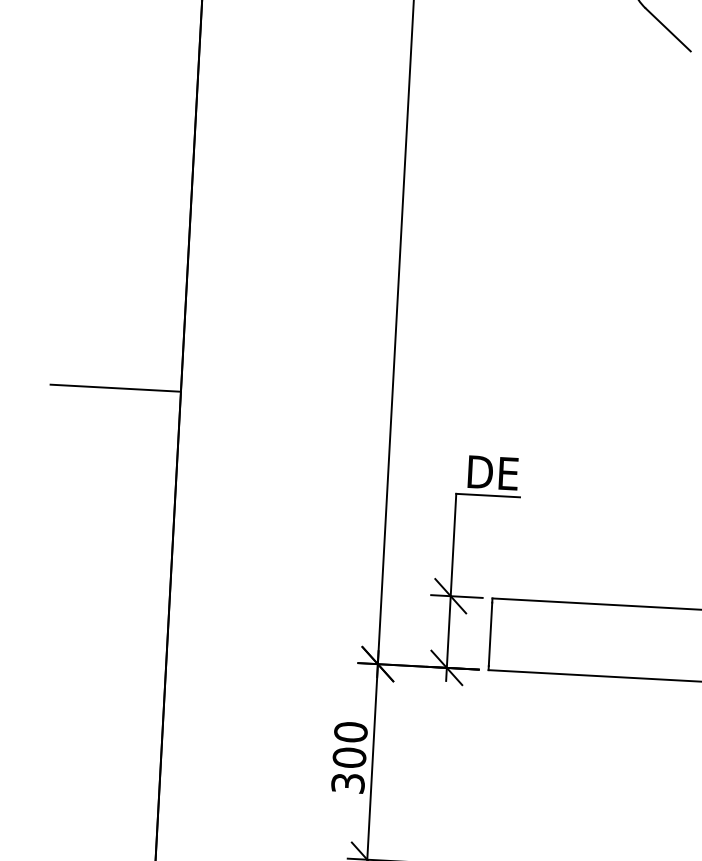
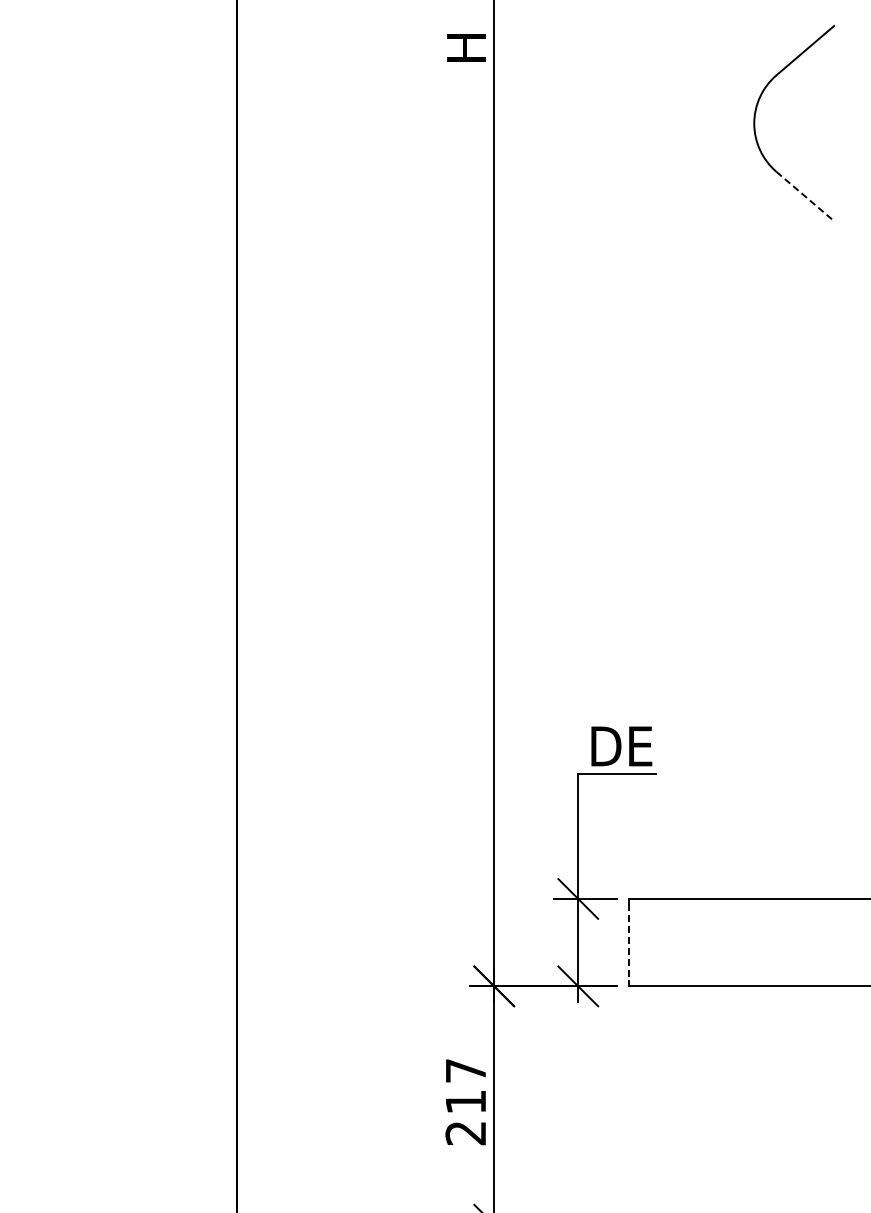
line: (668, 29) -> (805, 196), solid -> dashed
line: (115, 388) -> (157, 668), removed
line: (490, 634) -> (629, 942), solid -> dashed
text: (349, 757) -> (465, 1101), 300 -> 217

